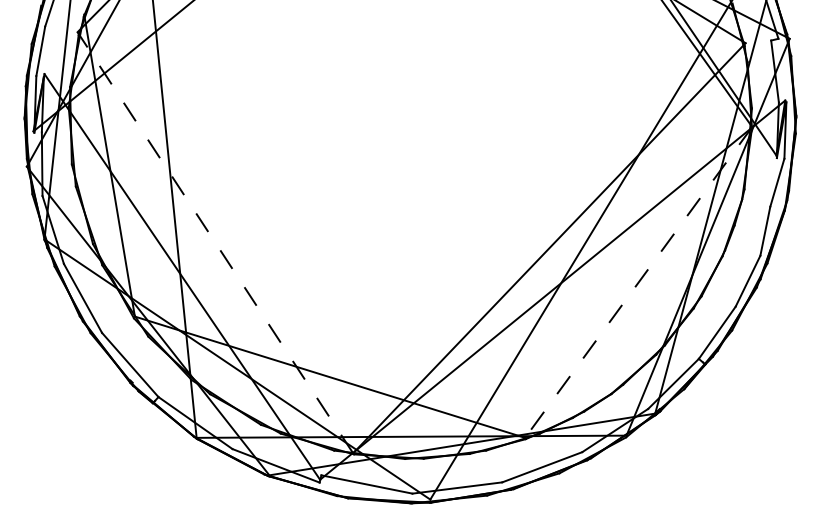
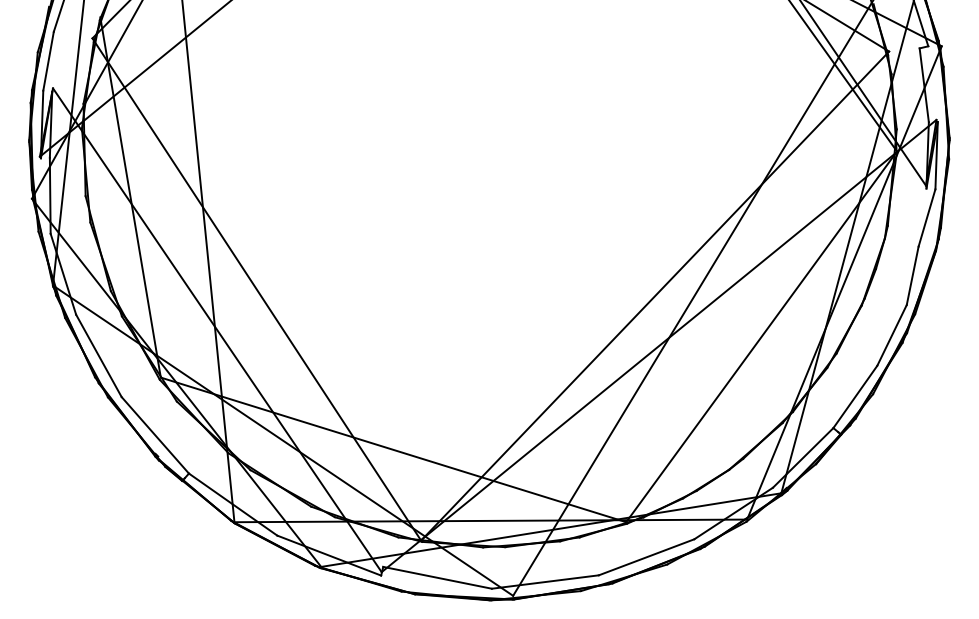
line: (215, 242) -> (256, 289), dashed -> solid
line: (638, 282) -> (761, 336), dashed -> solid

